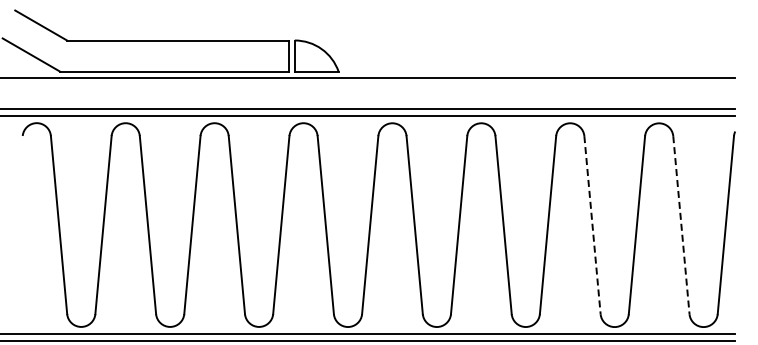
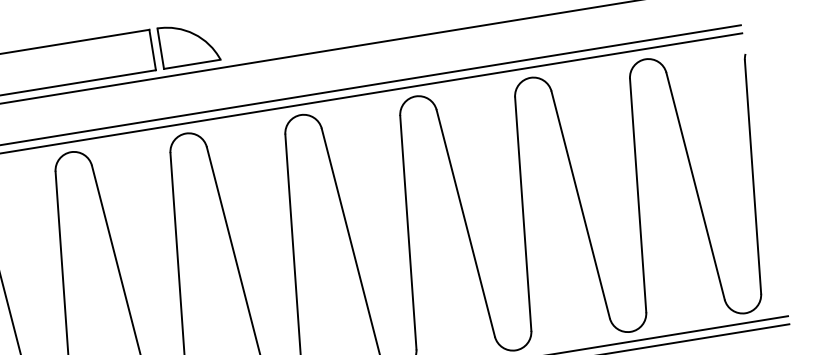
line: (592, 225) -> (580, 205), dashed -> solid
line: (681, 225) -> (695, 186), dashed -> solid

